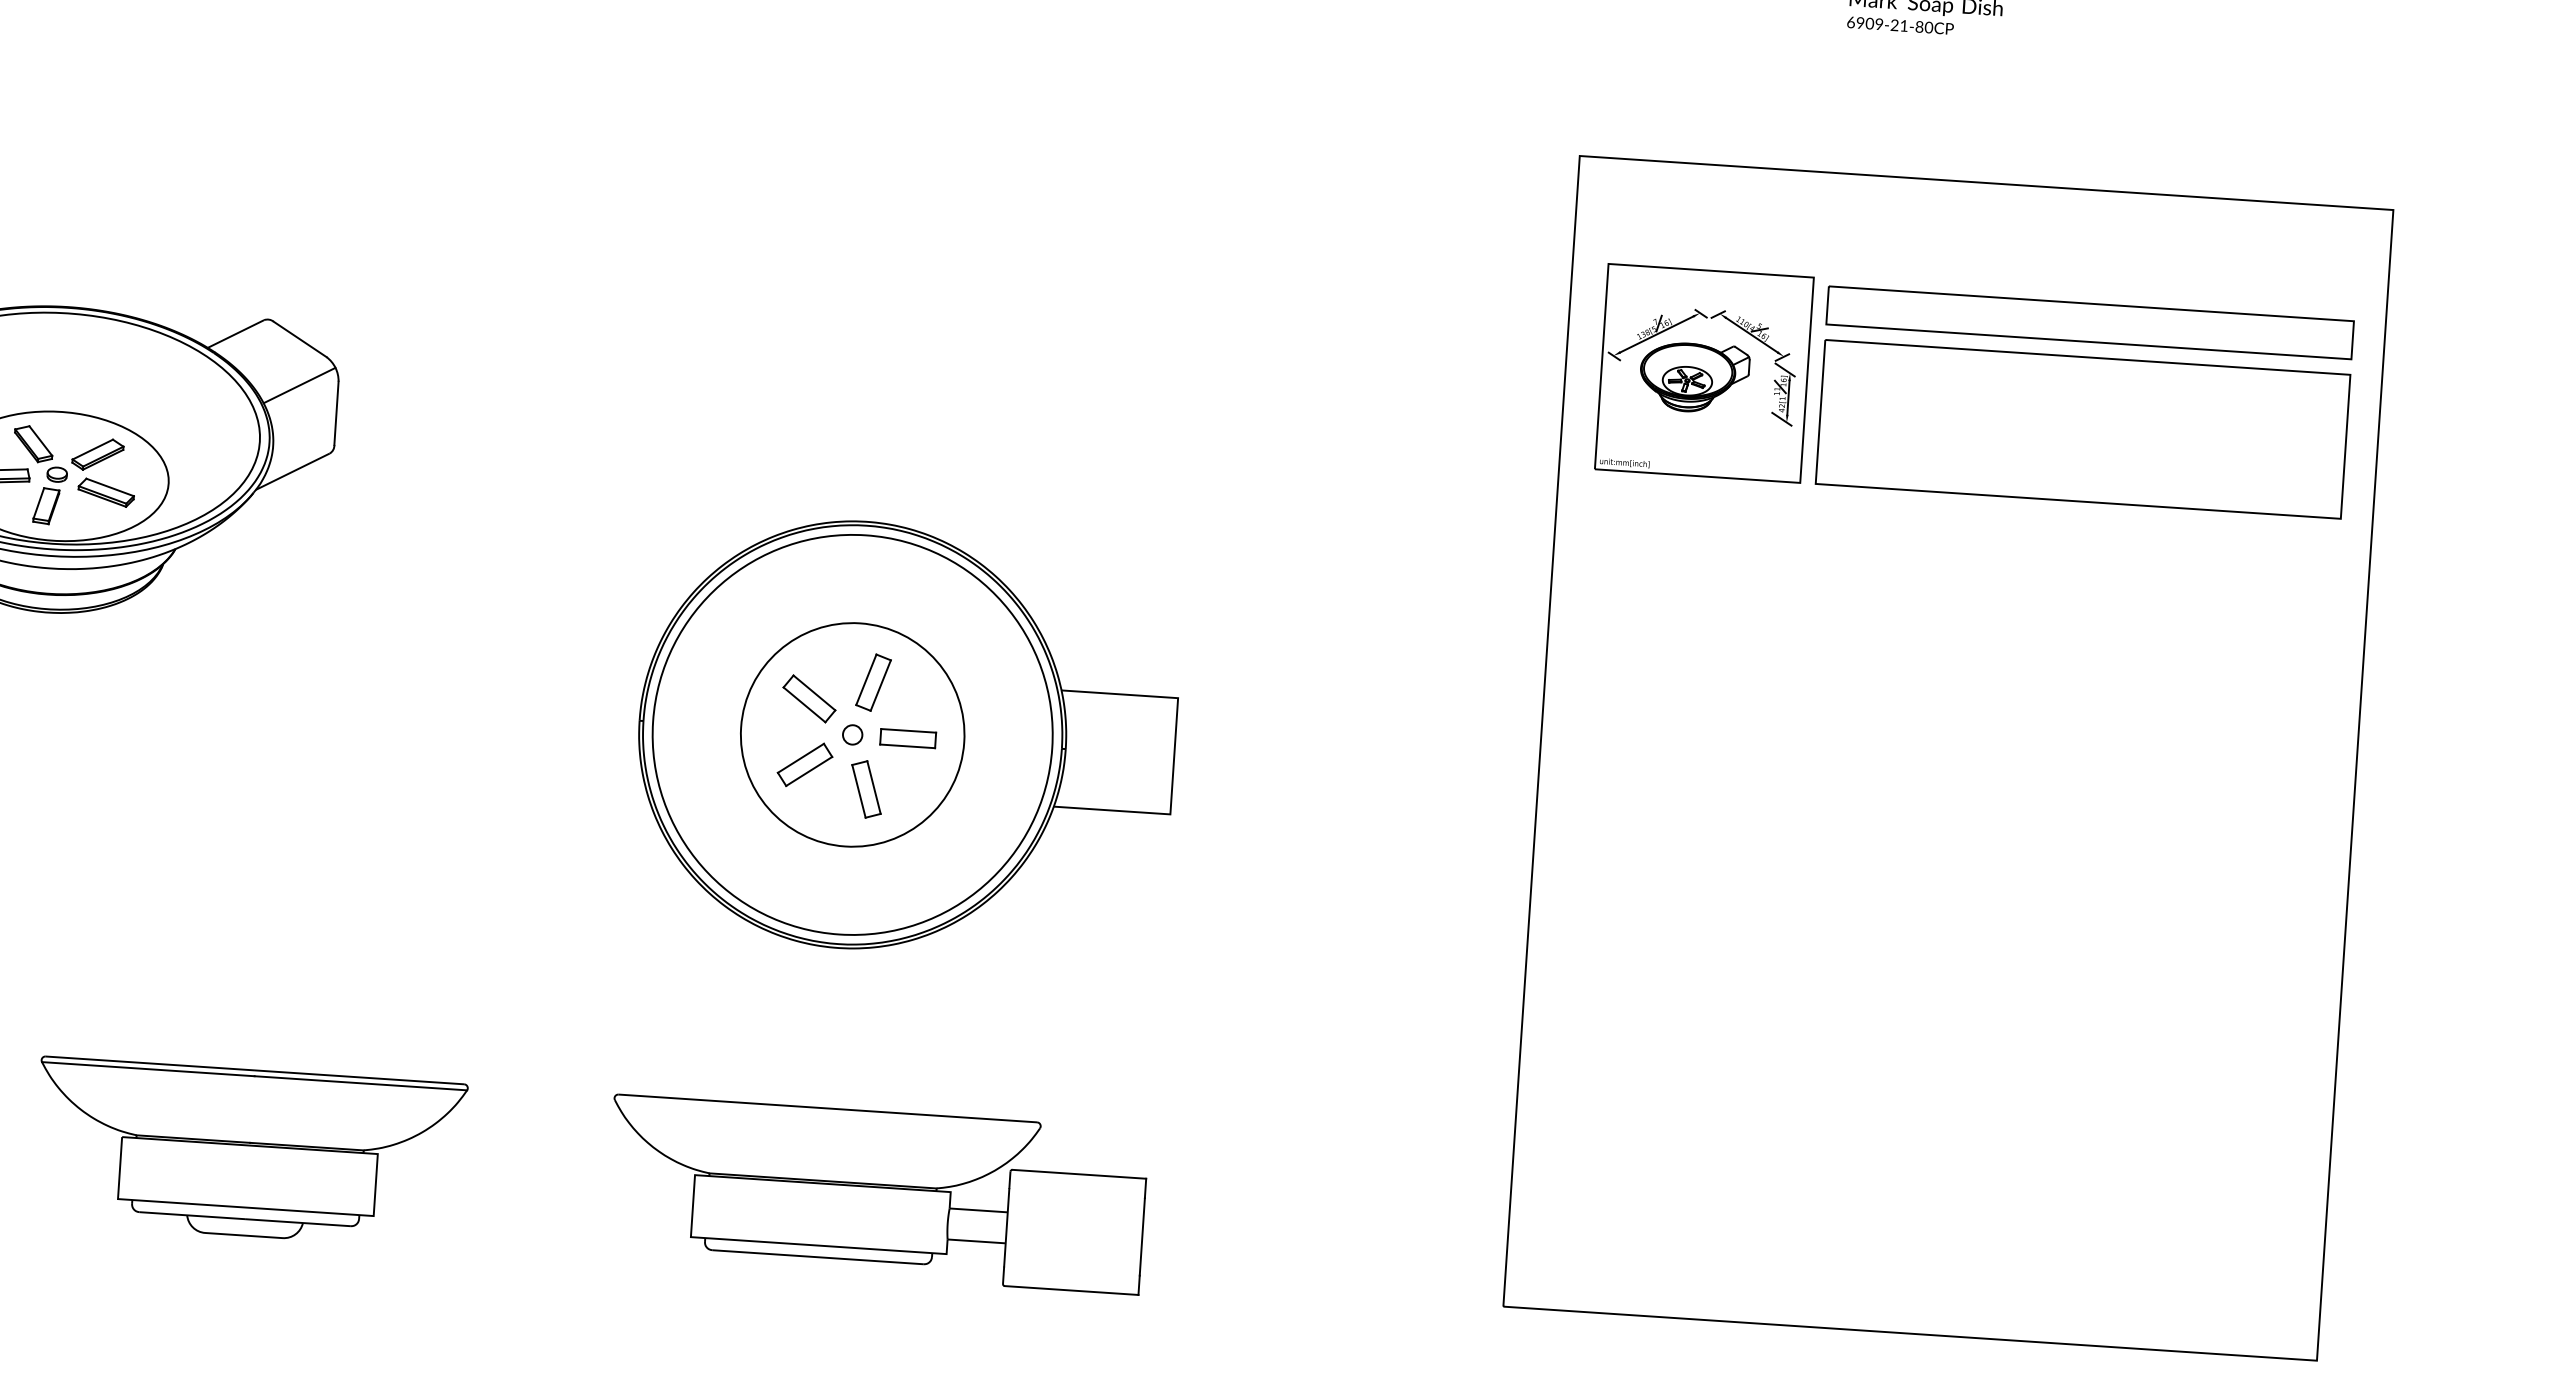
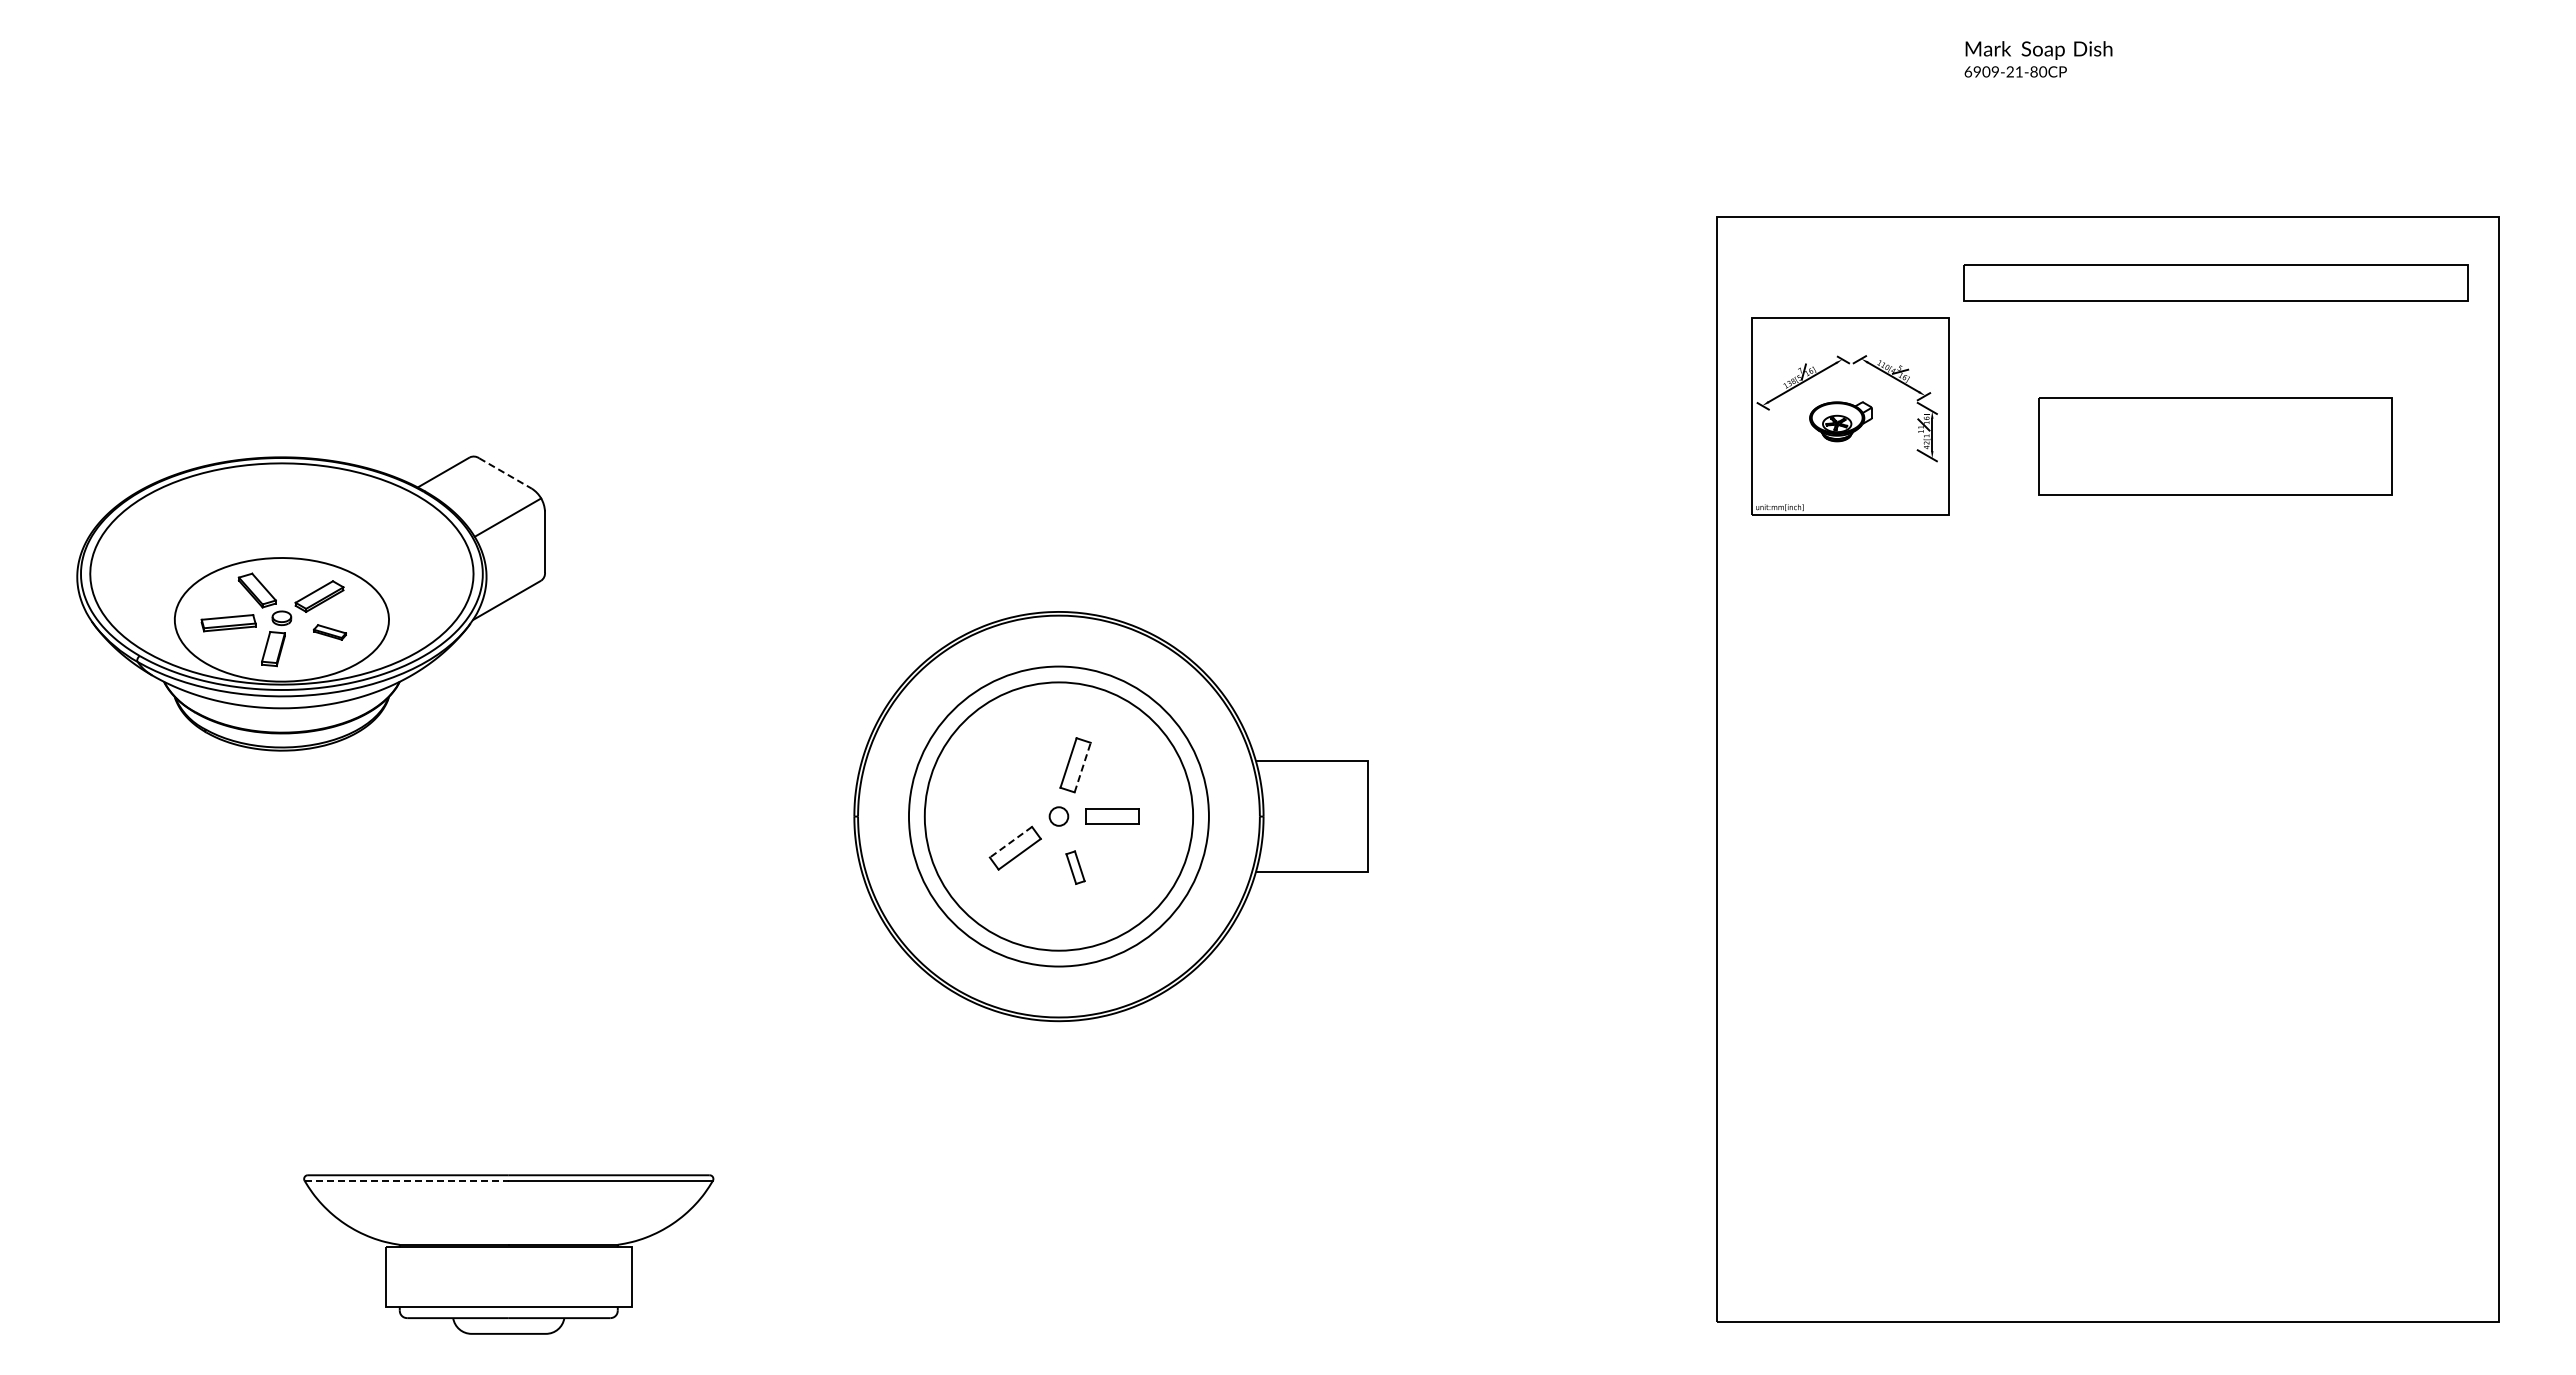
part: (2089, 322) -> (2215, 282), moved
line: (300, 339) -> (505, 473), solid -> dashed
part: (1693, 377) -> (1840, 421), size x0.6
part: (2082, 428) -> (2215, 445), size x0.7
part: (105, 492) -> (329, 632), size x0.6
line: (880, 685) -> (1082, 767), solid -> dashed
part: (808, 698) -> (1014, 784), removed
circle: (852, 734) -> (1058, 816), size x0.7
circle: (852, 734) -> (1058, 816), size x1.4
line: (800, 758) -> (1010, 842), solid -> dashed
part: (866, 789) -> (1075, 867), size x0.6
line: (149, 1068) -> (407, 1180), solid -> dashed
part: (876, 1194) -> (1110, 1254), removed

